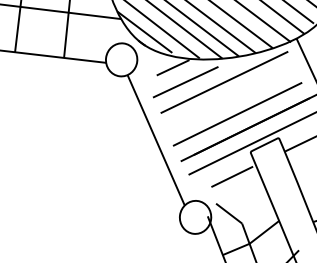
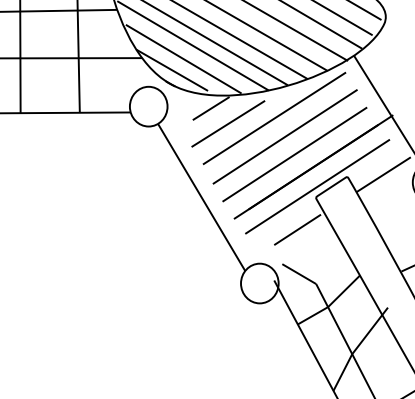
line: (230, 98) -> (284, 136), added

